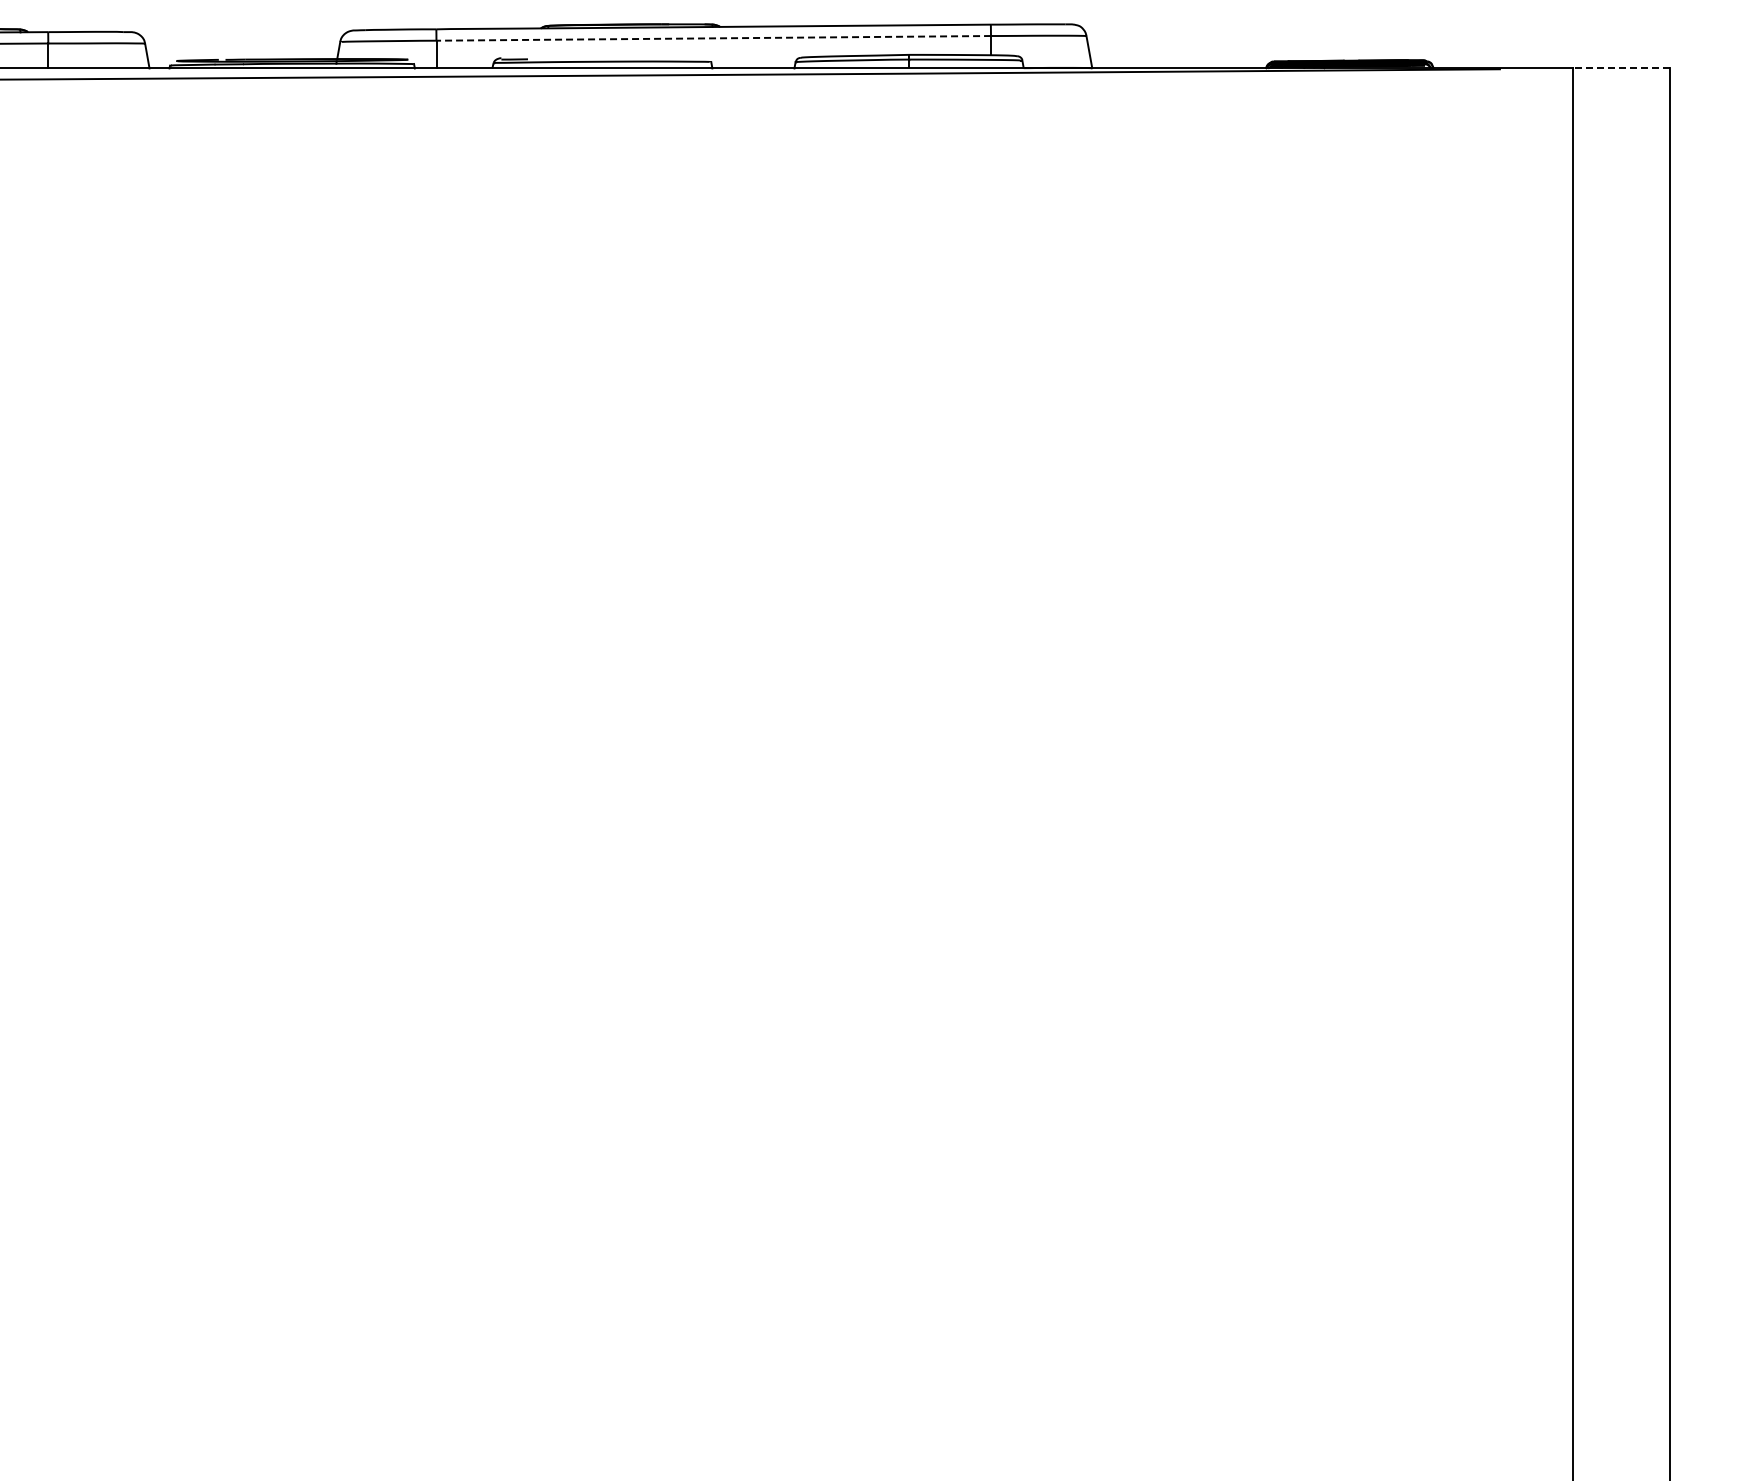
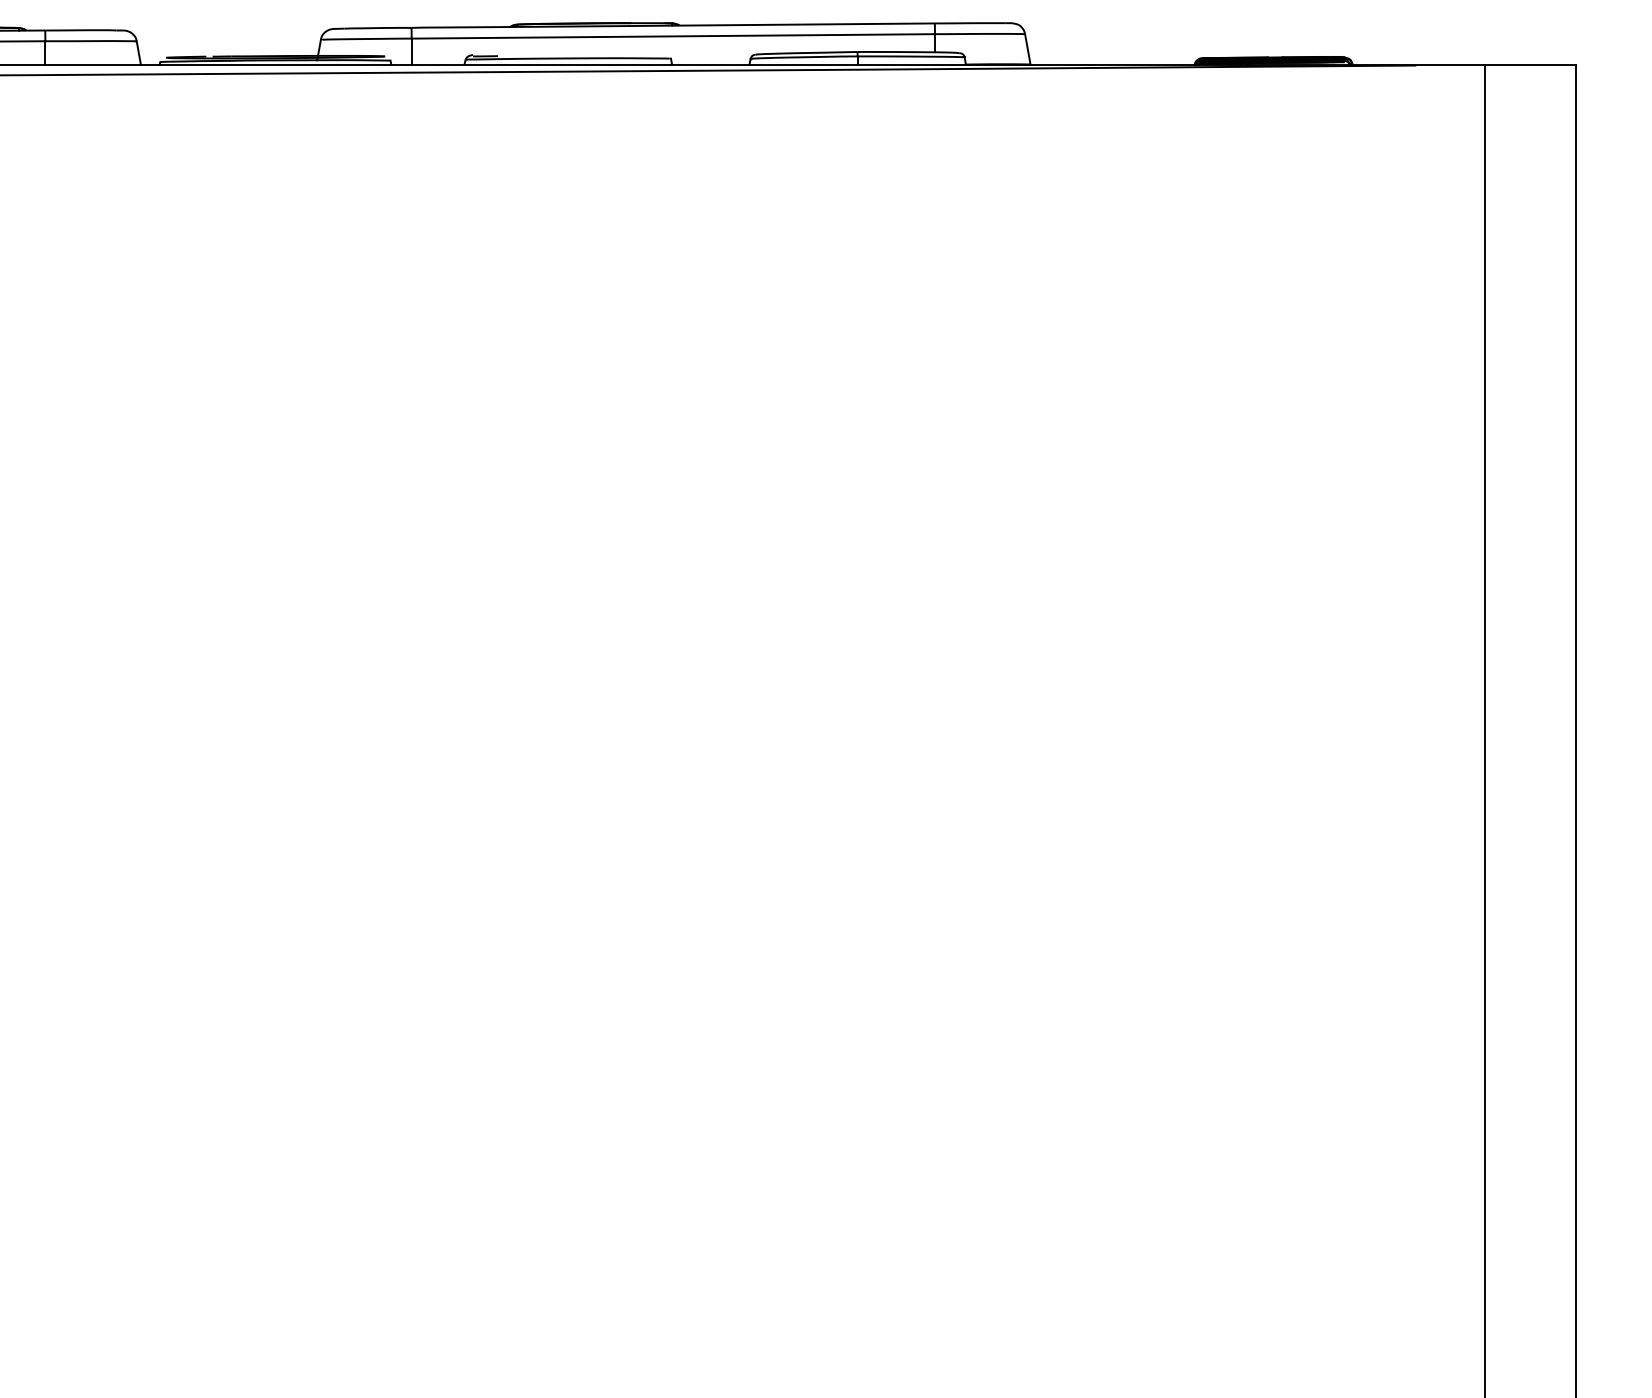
line: (713, 38) -> (673, 36), dashed -> solid
line: (1621, 68) -> (1530, 64), dashed -> solid

